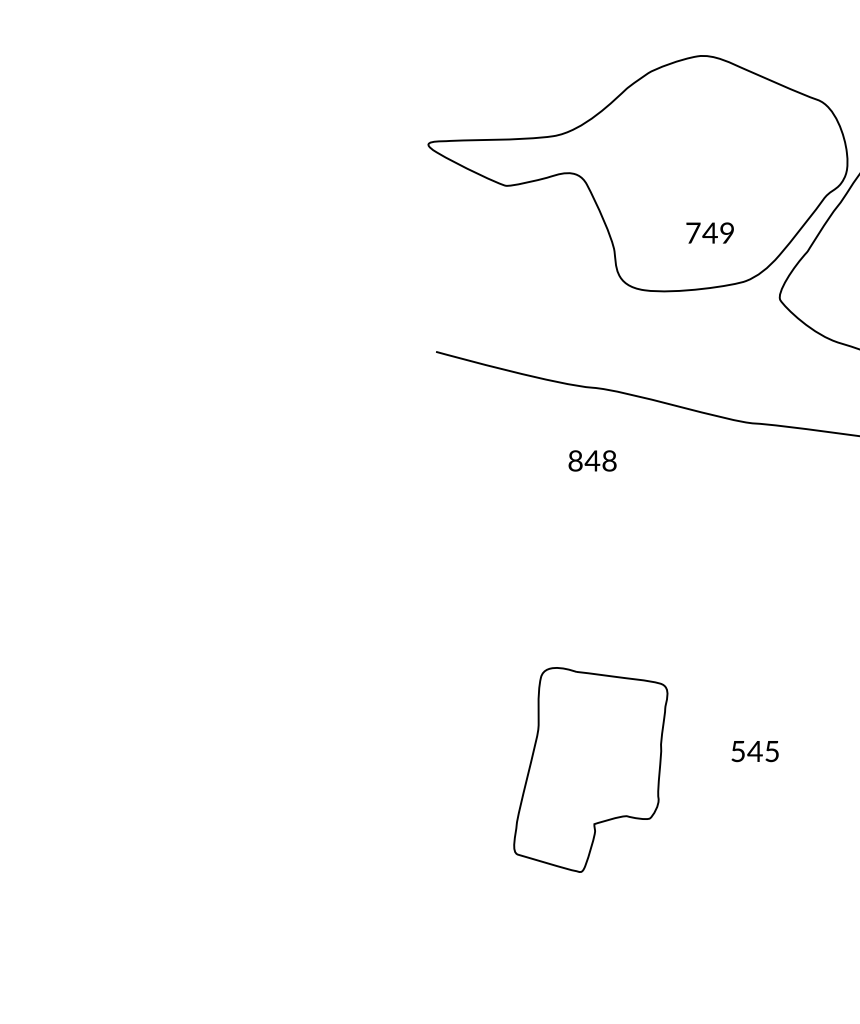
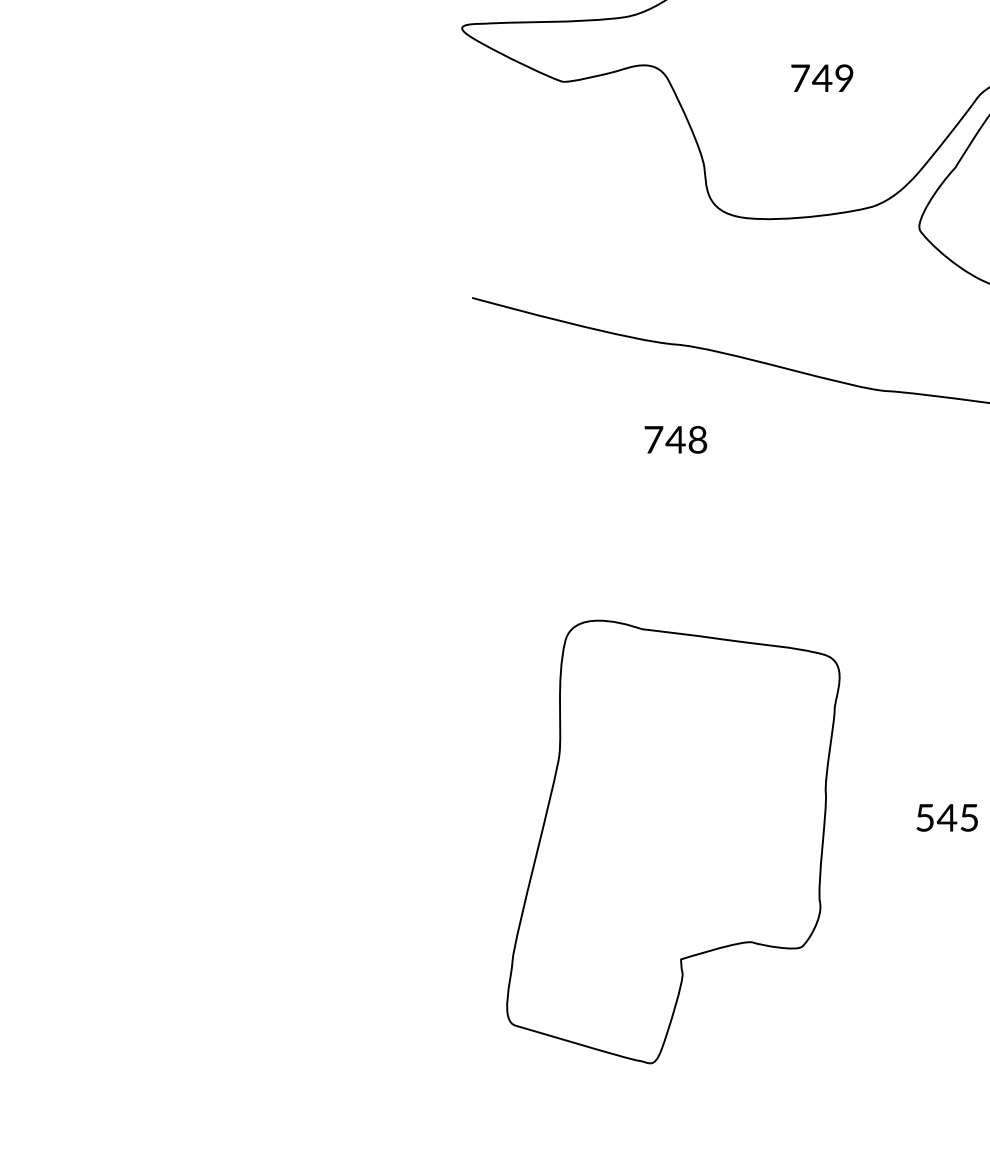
text: (709, 232) -> (821, 77), moved
text: (575, 460) -> (653, 439), 848 -> 748
text: (754, 751) -> (946, 817), moved
part: (590, 769) -> (673, 841), size x1.67

